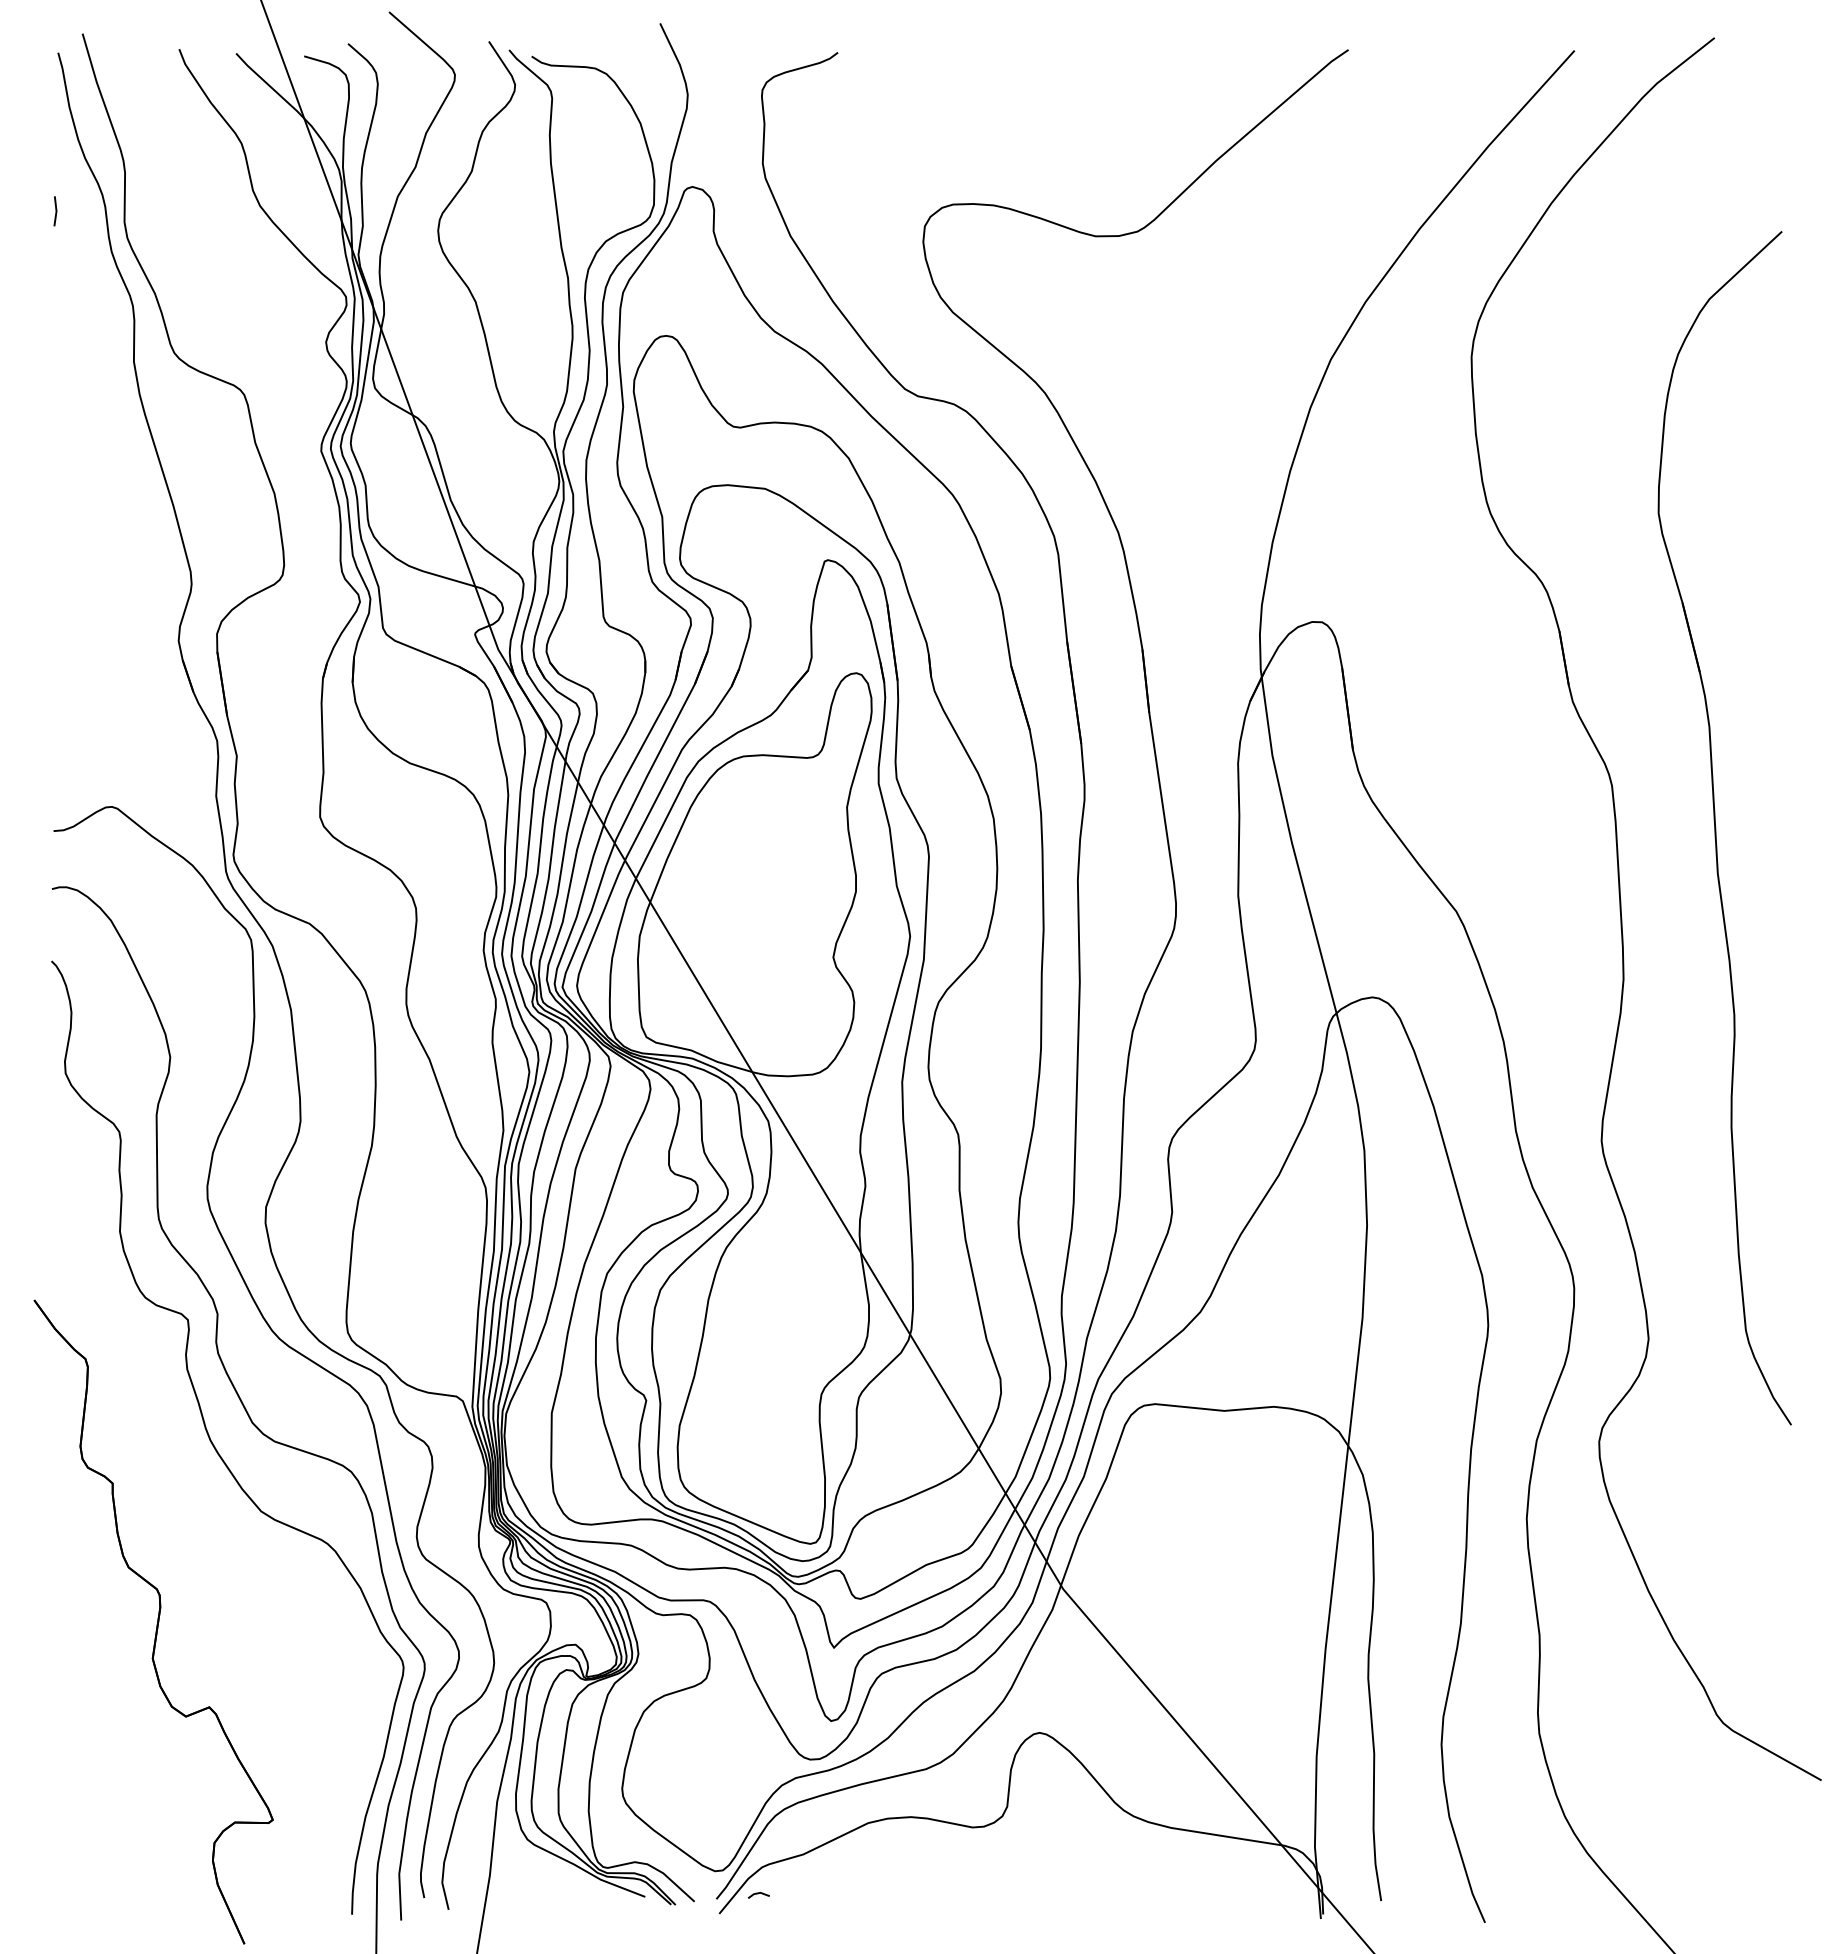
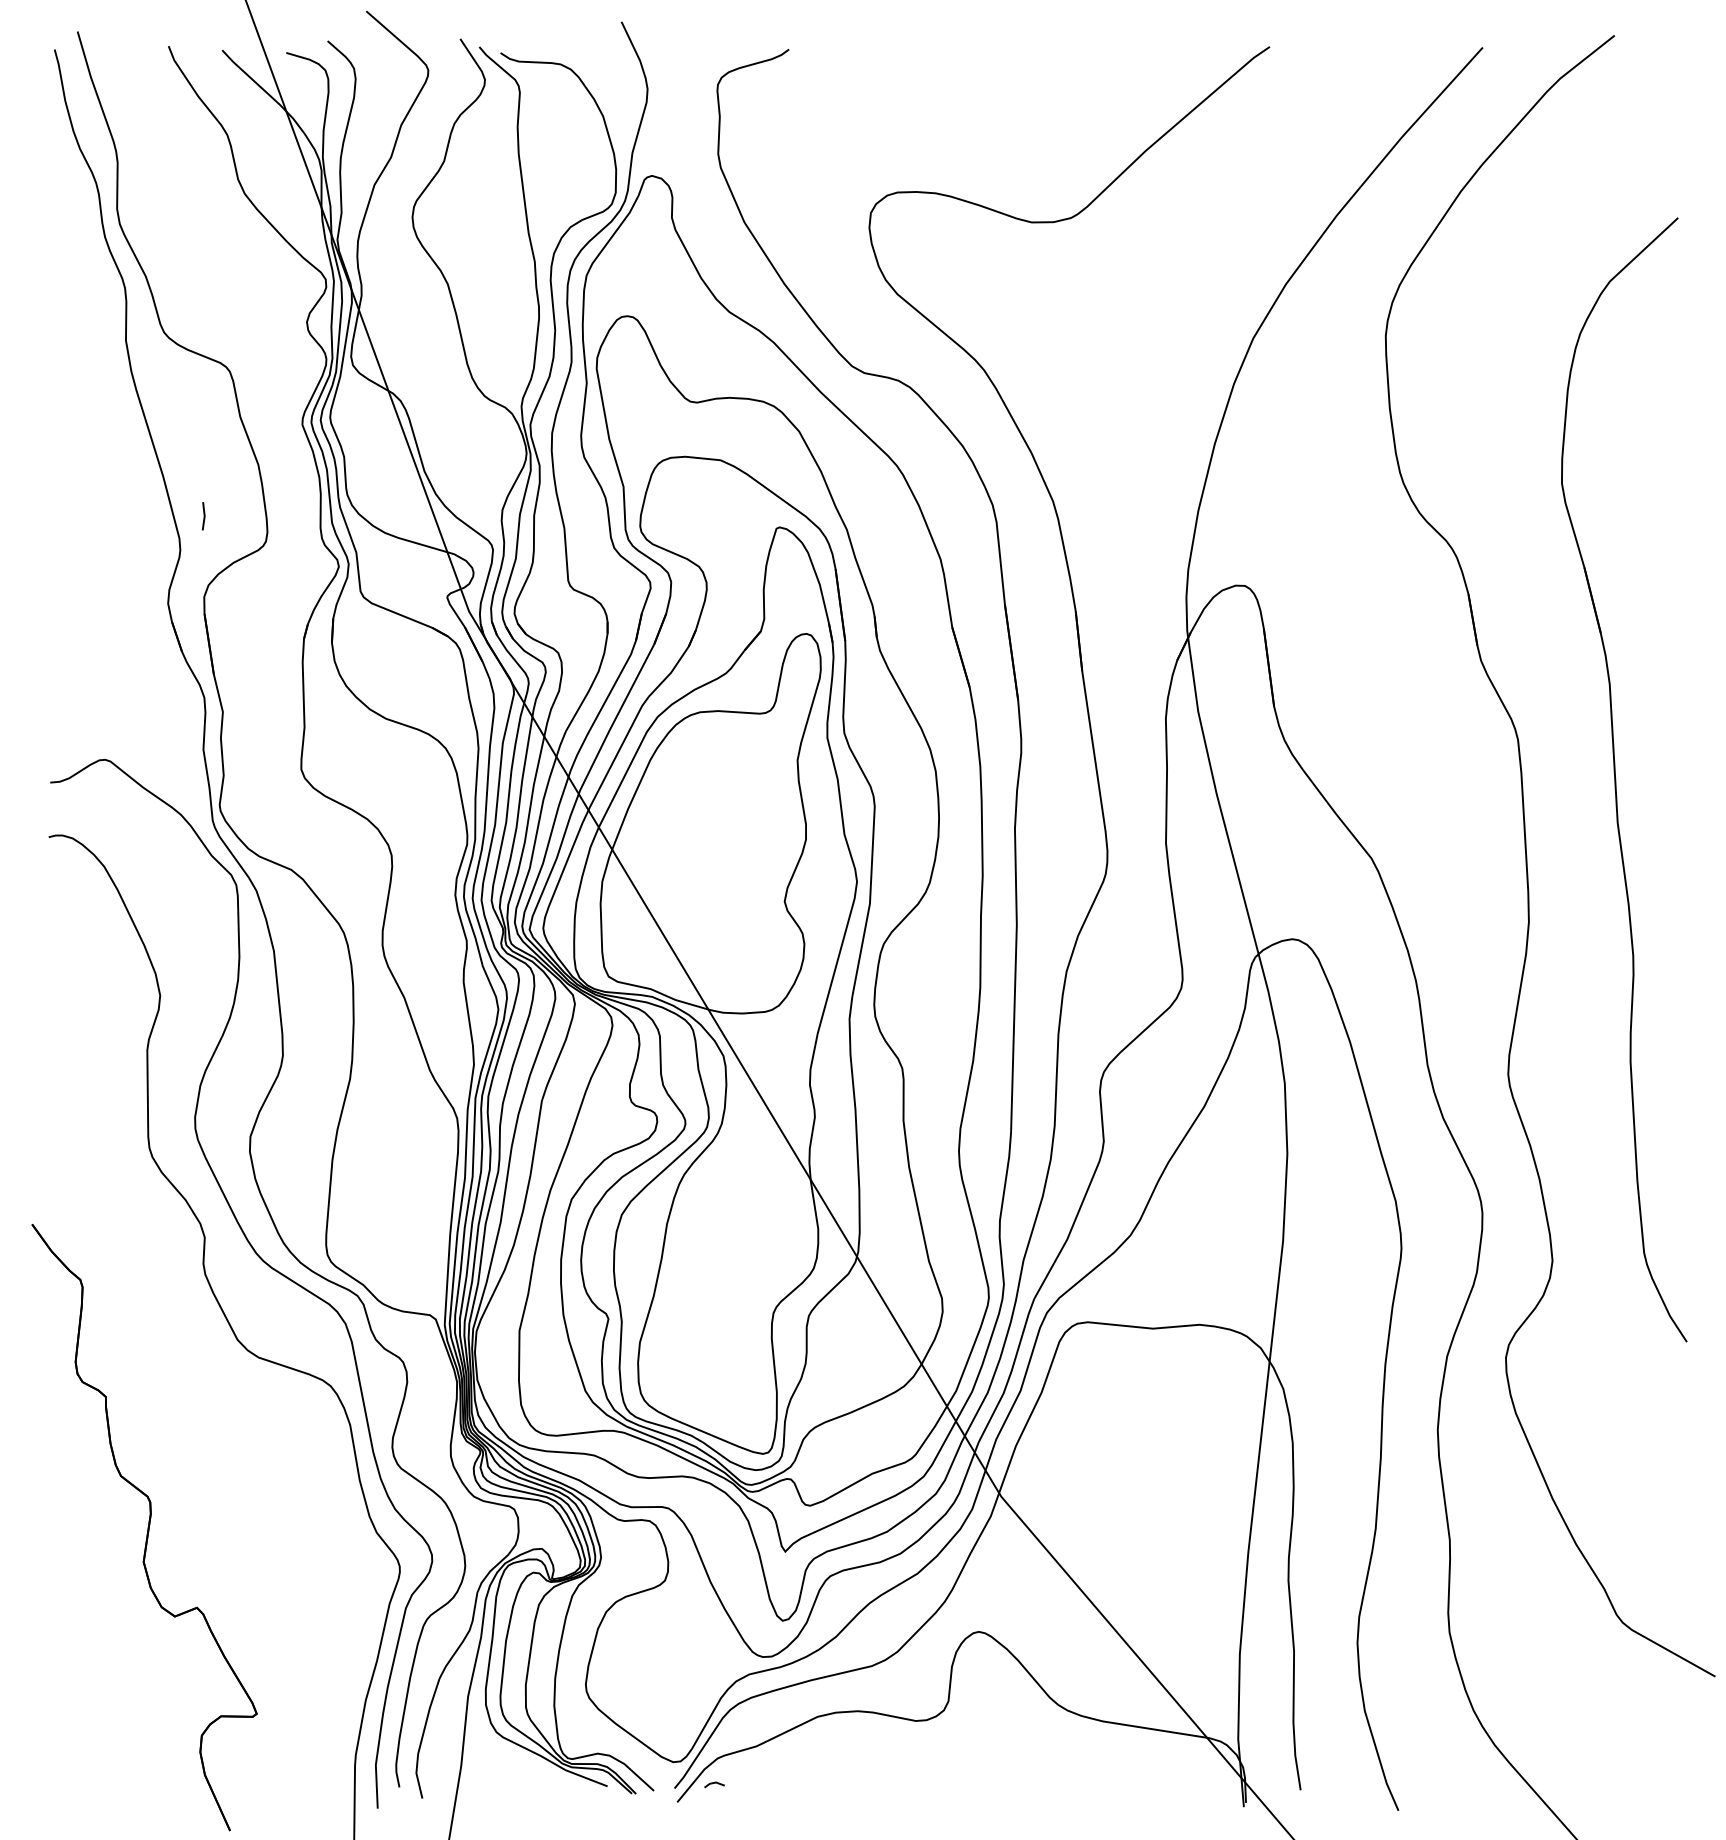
line: (55, 211) -> (203, 516), moved
curve: (215, 1446) -> (202, 1362), removed

